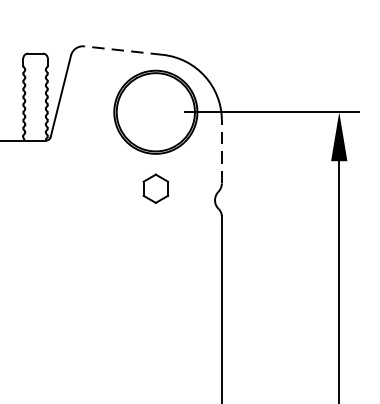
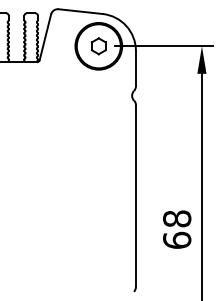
line: (123, 50) -> (80, 11), dashed -> solid
line: (221, 151) -> (135, 68), dashed -> solid
part: (155, 189) -> (98, 46), moved

